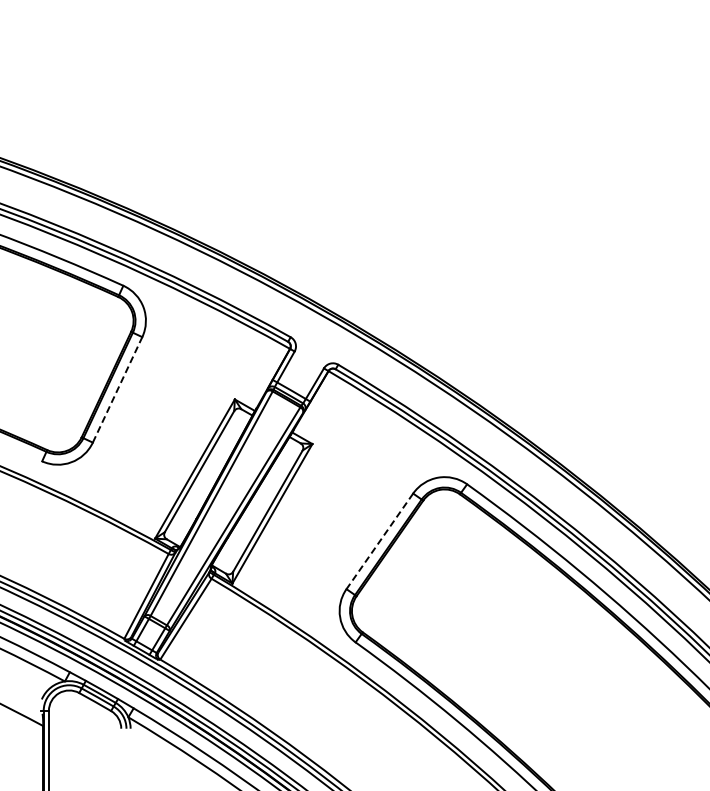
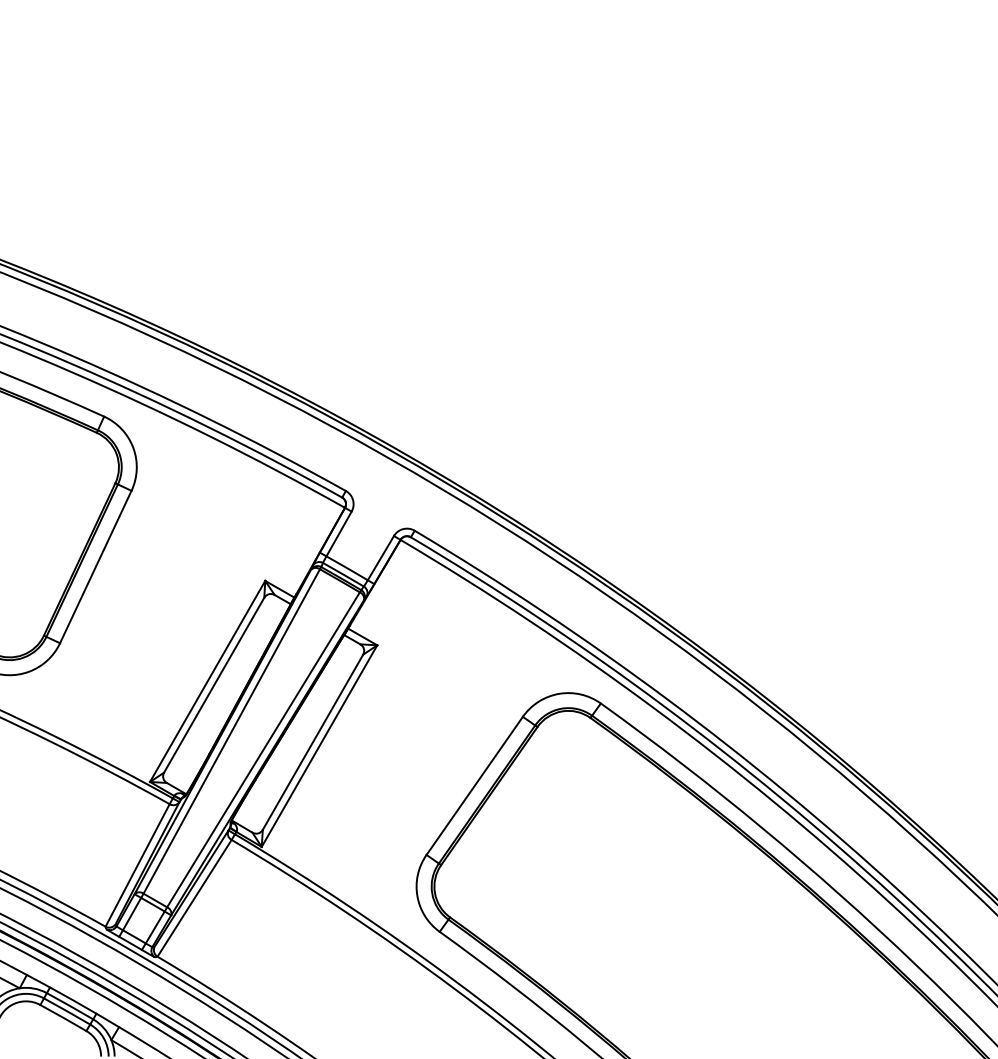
line: (117, 389) -> (95, 566), dashed -> solid
line: (379, 541) -> (474, 786), dashed -> solid

